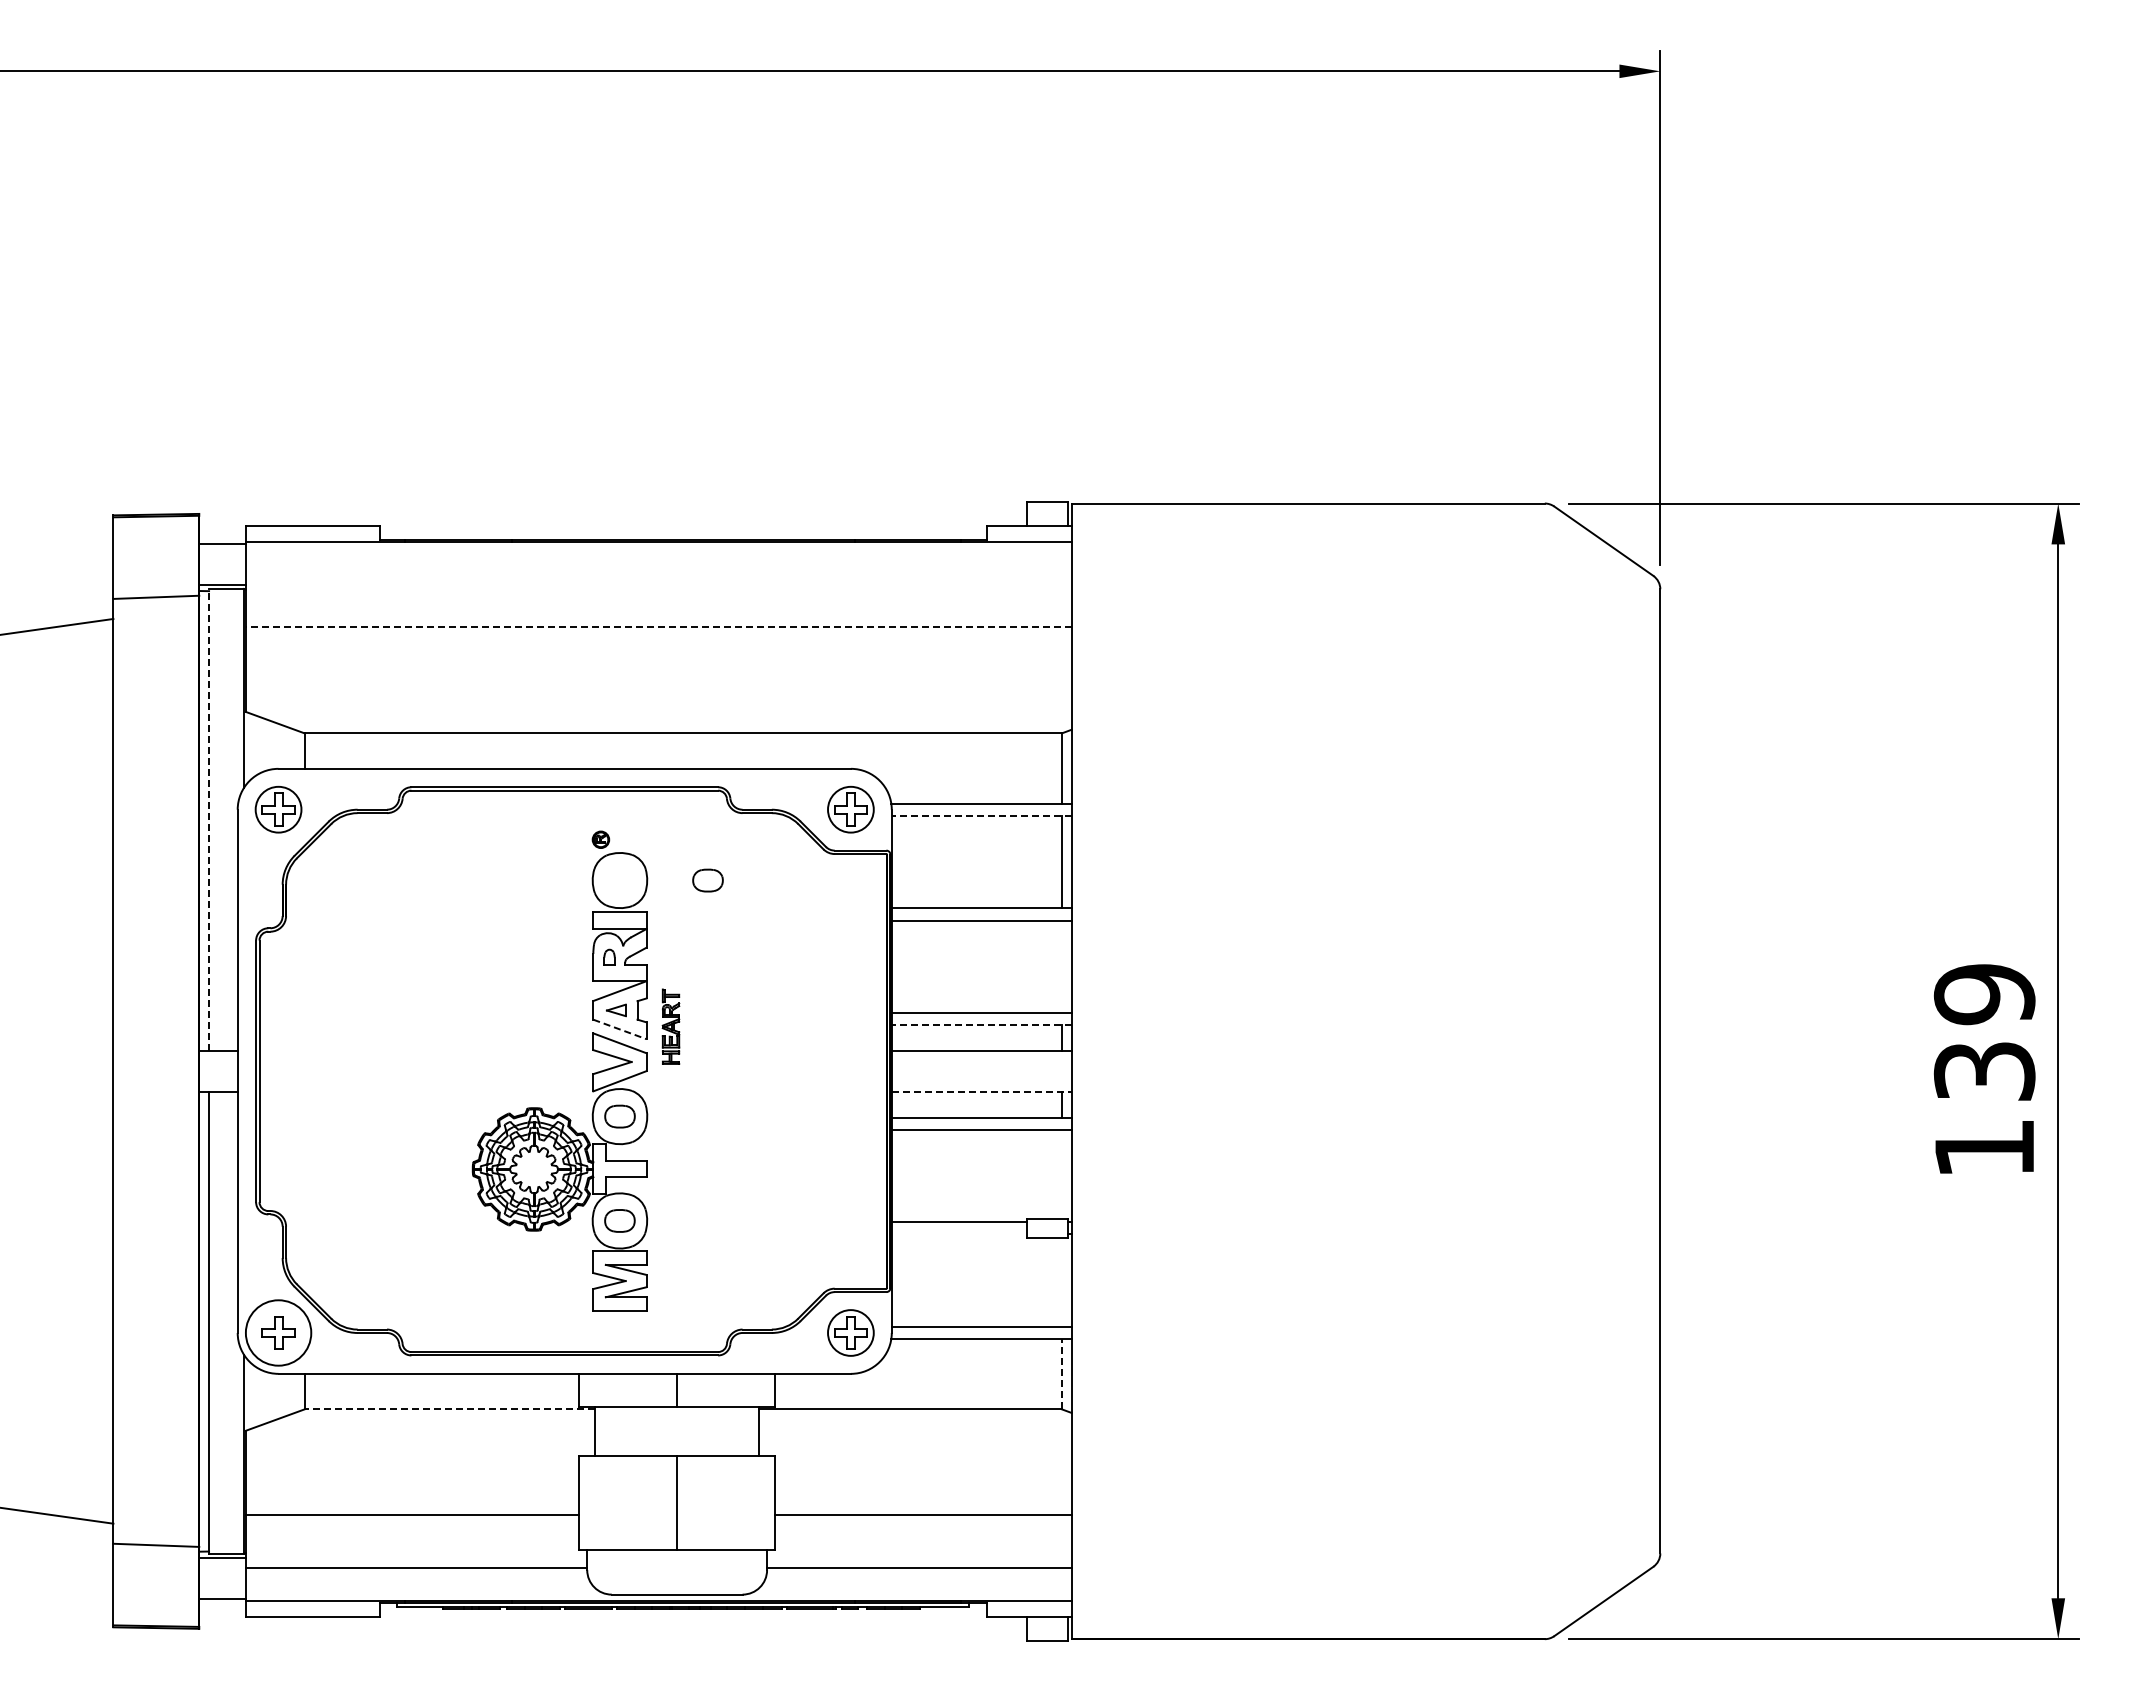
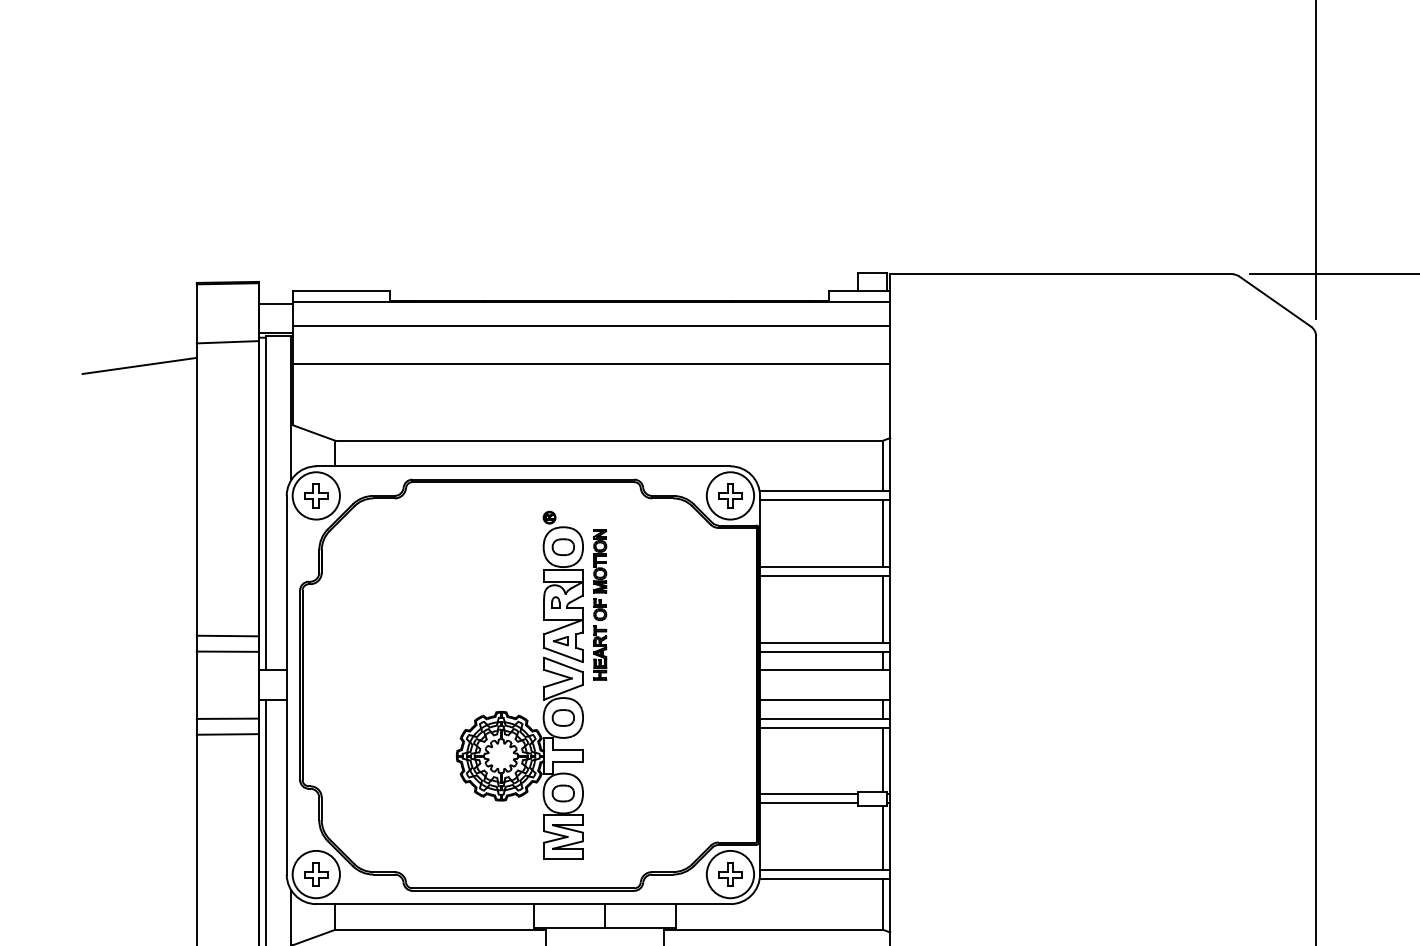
line: (658, 574) -> (591, 325), added
line: (658, 627) -> (591, 364), dashed -> solid
circle: (278, 809) -> (316, 495), size x1.43
circle: (850, 809) -> (730, 495), size x1.43
line: (981, 815) -> (824, 500), dashed -> solid
line: (209, 819) -> (266, 503), dashed -> solid
part: (707, 880) -> (563, 547), moved
part: (670, 918) -> (599, 574), added
line: (1061, 966) -> (882, 609), added
line: (156, 1002) -> (227, 635), added
line: (156, 1024) -> (227, 651), added
line: (981, 1025) -> (824, 652), dashed -> solid
line: (620, 1029) -> (563, 654), dashed -> solid
line: (981, 1091) -> (824, 699), dashed -> solid
line: (156, 1117) -> (227, 718), added
line: (156, 1138) -> (227, 733), added
line: (1061, 1173) -> (882, 759), added
line: (958, 1234) -> (808, 803), added
line: (1061, 1281) -> (882, 837), added
circle: (850, 1332) -> (730, 874), size x1.43
line: (1061, 1373) -> (882, 903), dashed -> solid
line: (449, 1409) -> (440, 929), dashed -> solid

